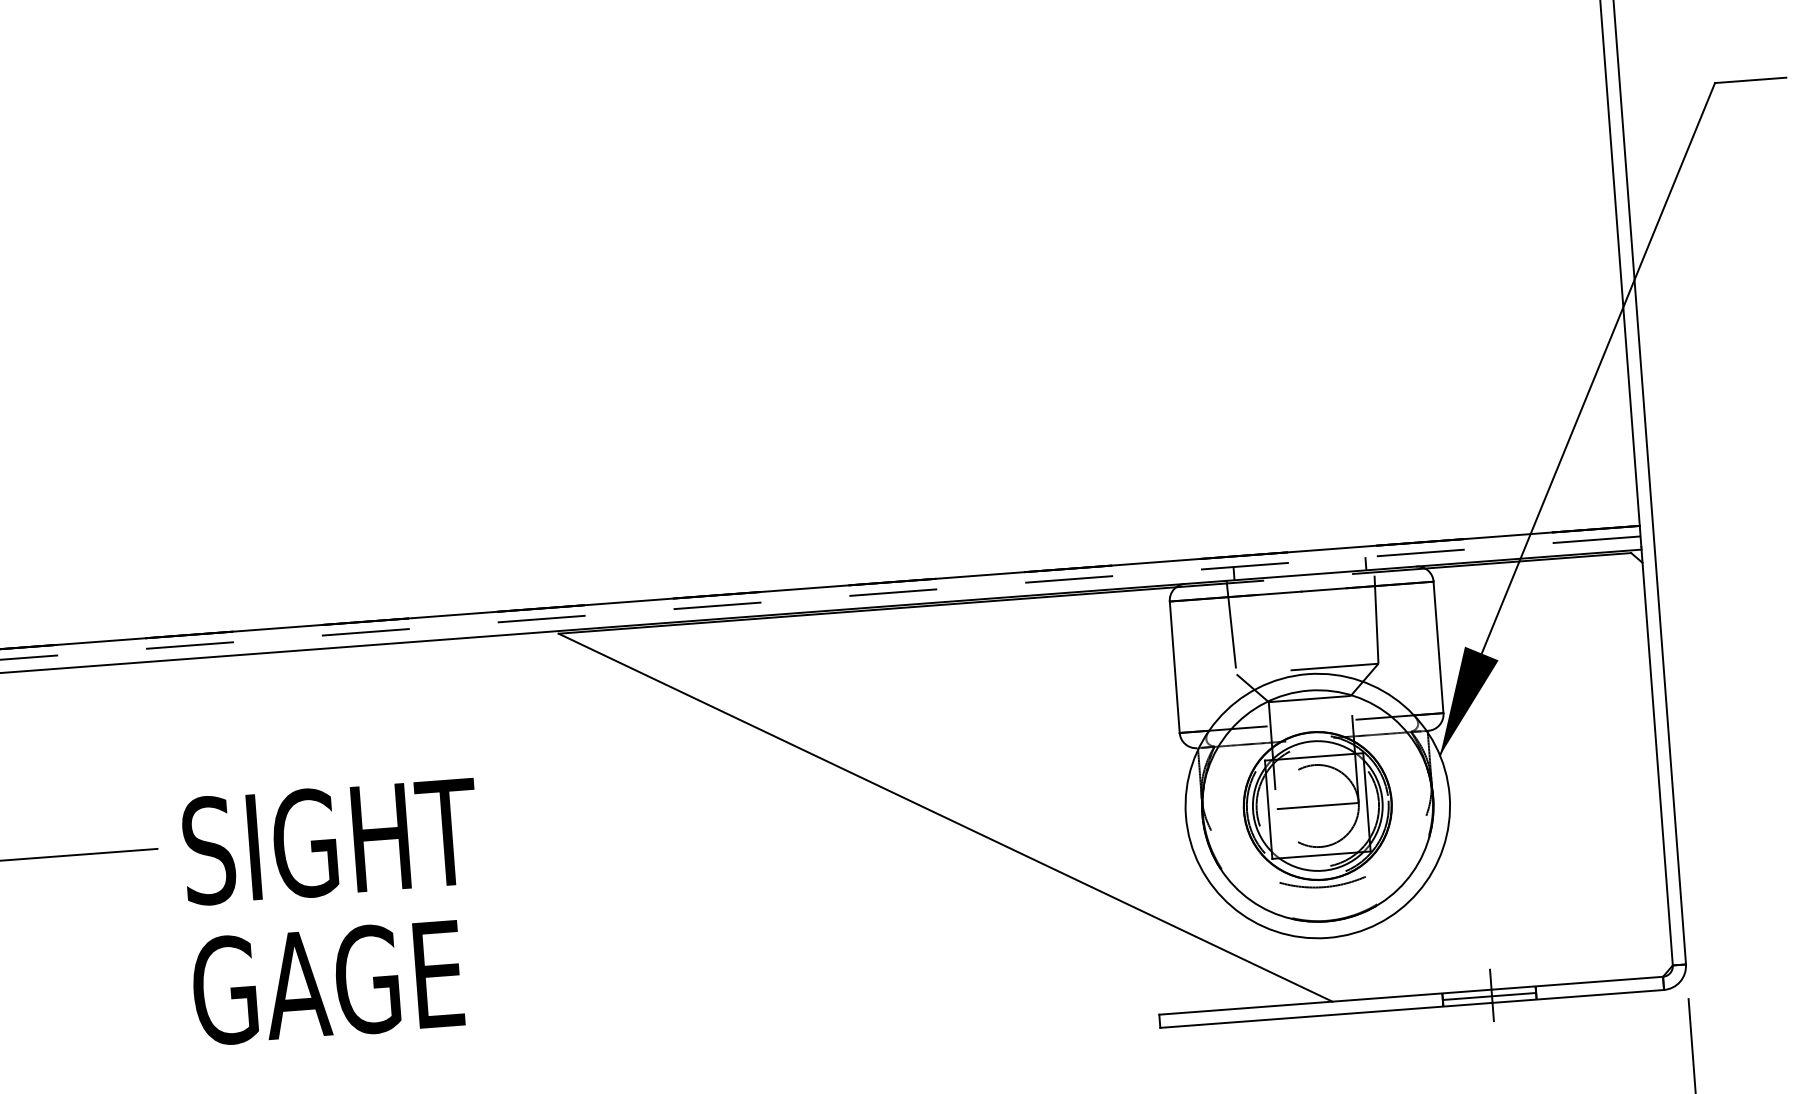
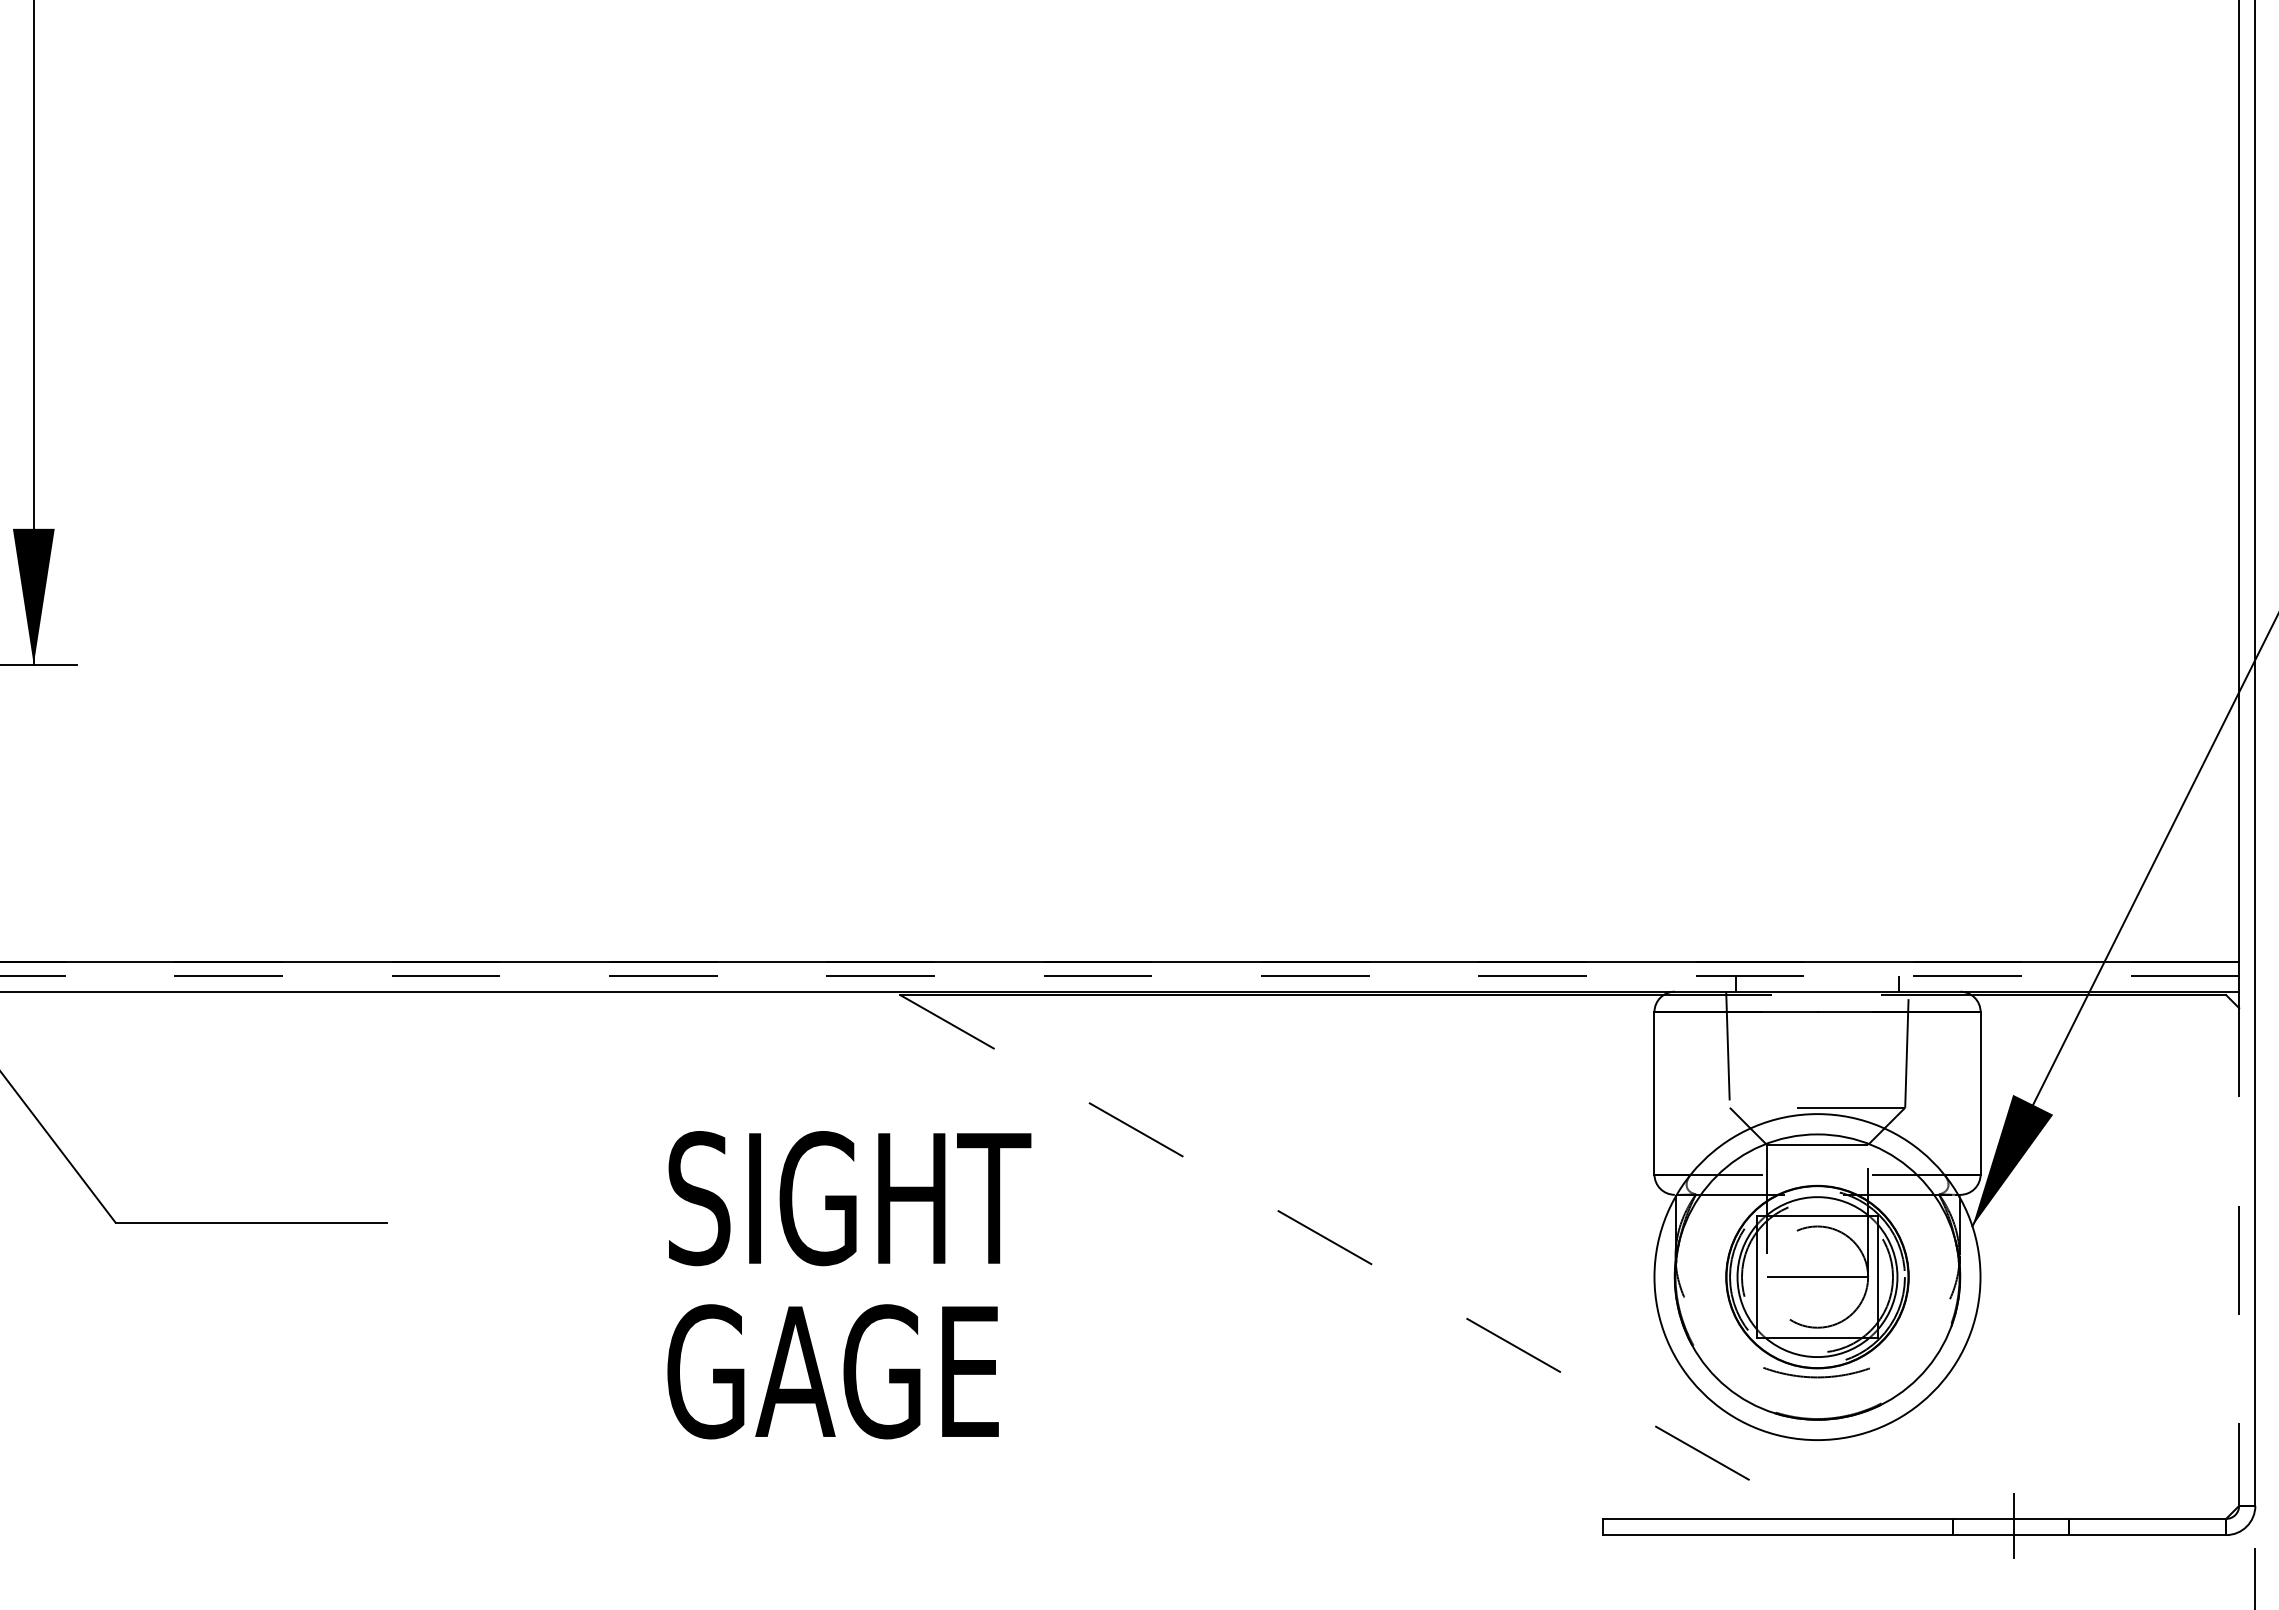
line: (1657, 756) -> (2239, 1247), solid -> dashed
line: (946, 818) -> (1359, 1257), solid -> dashed
text: (335, 911) -> (849, 1285), moved
line: (1489, 996) -> (2010, 1527), removed

